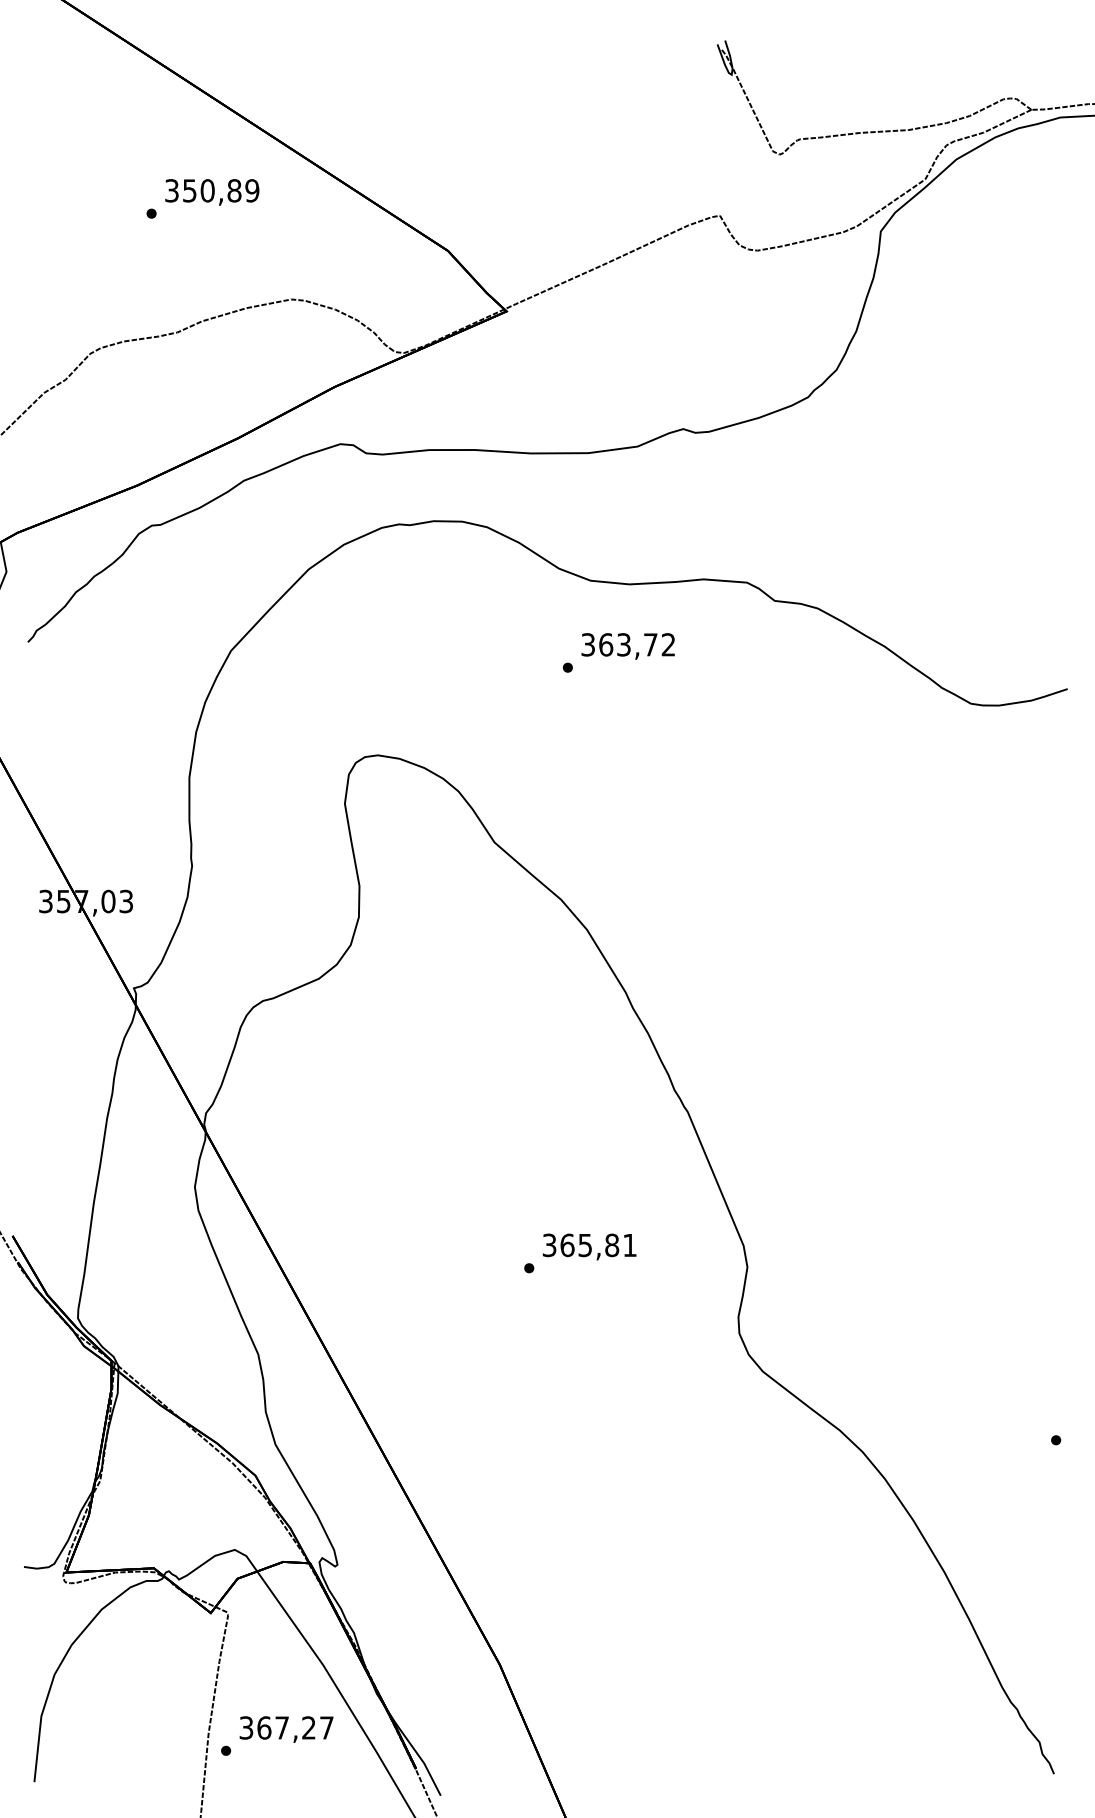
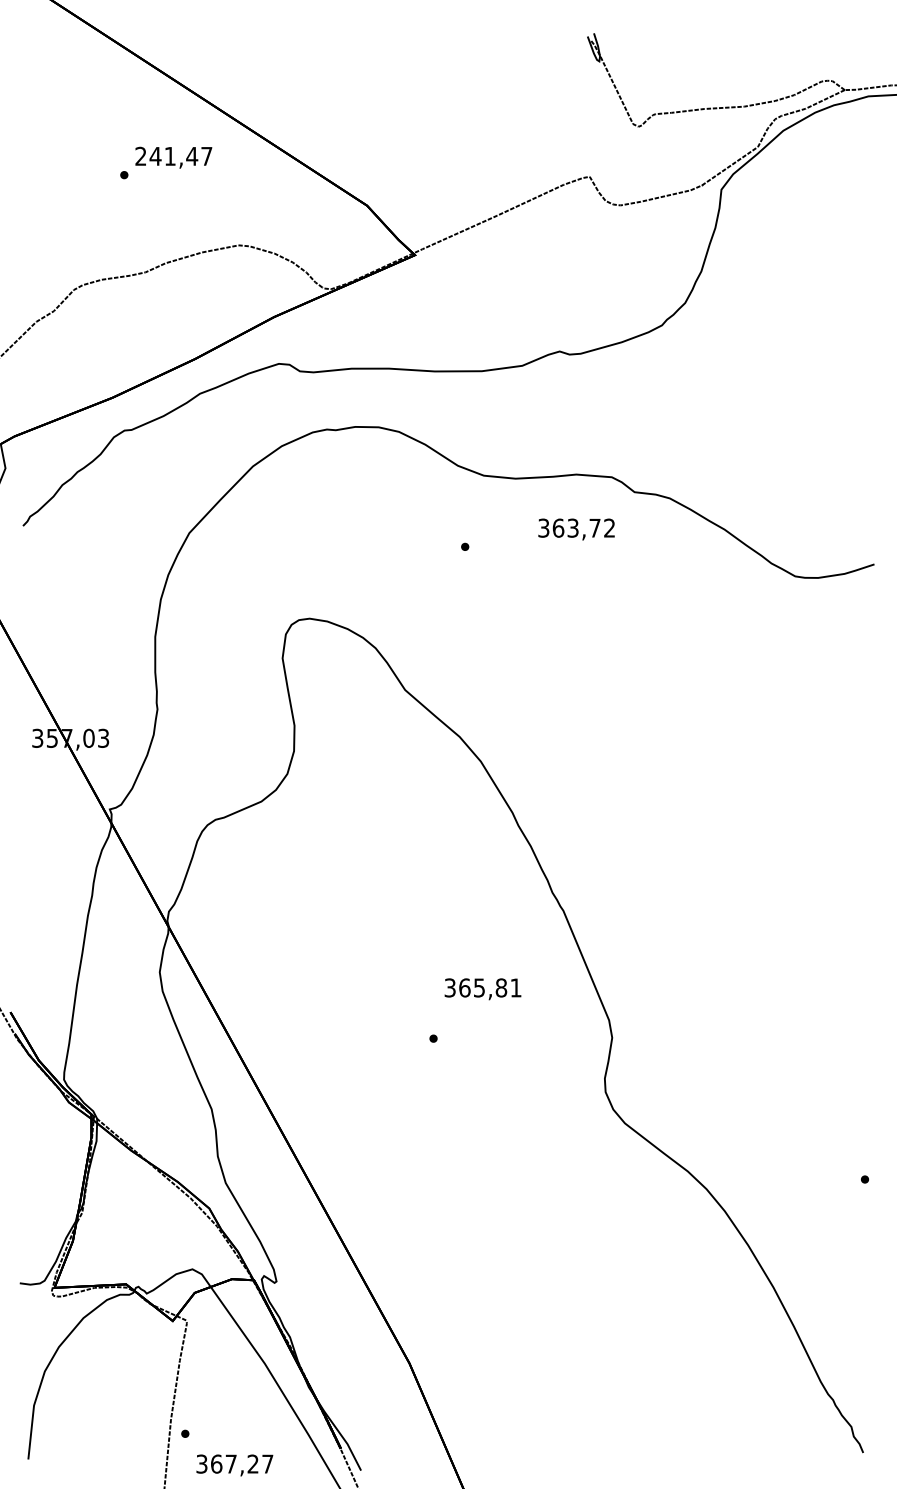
text: (211, 189) -> (173, 155), 350,89 -> 241,47
text: (628, 646) -> (576, 529), moved
text: (589, 1247) -> (482, 989), moved
text: (286, 1729) -> (234, 1465), moved

